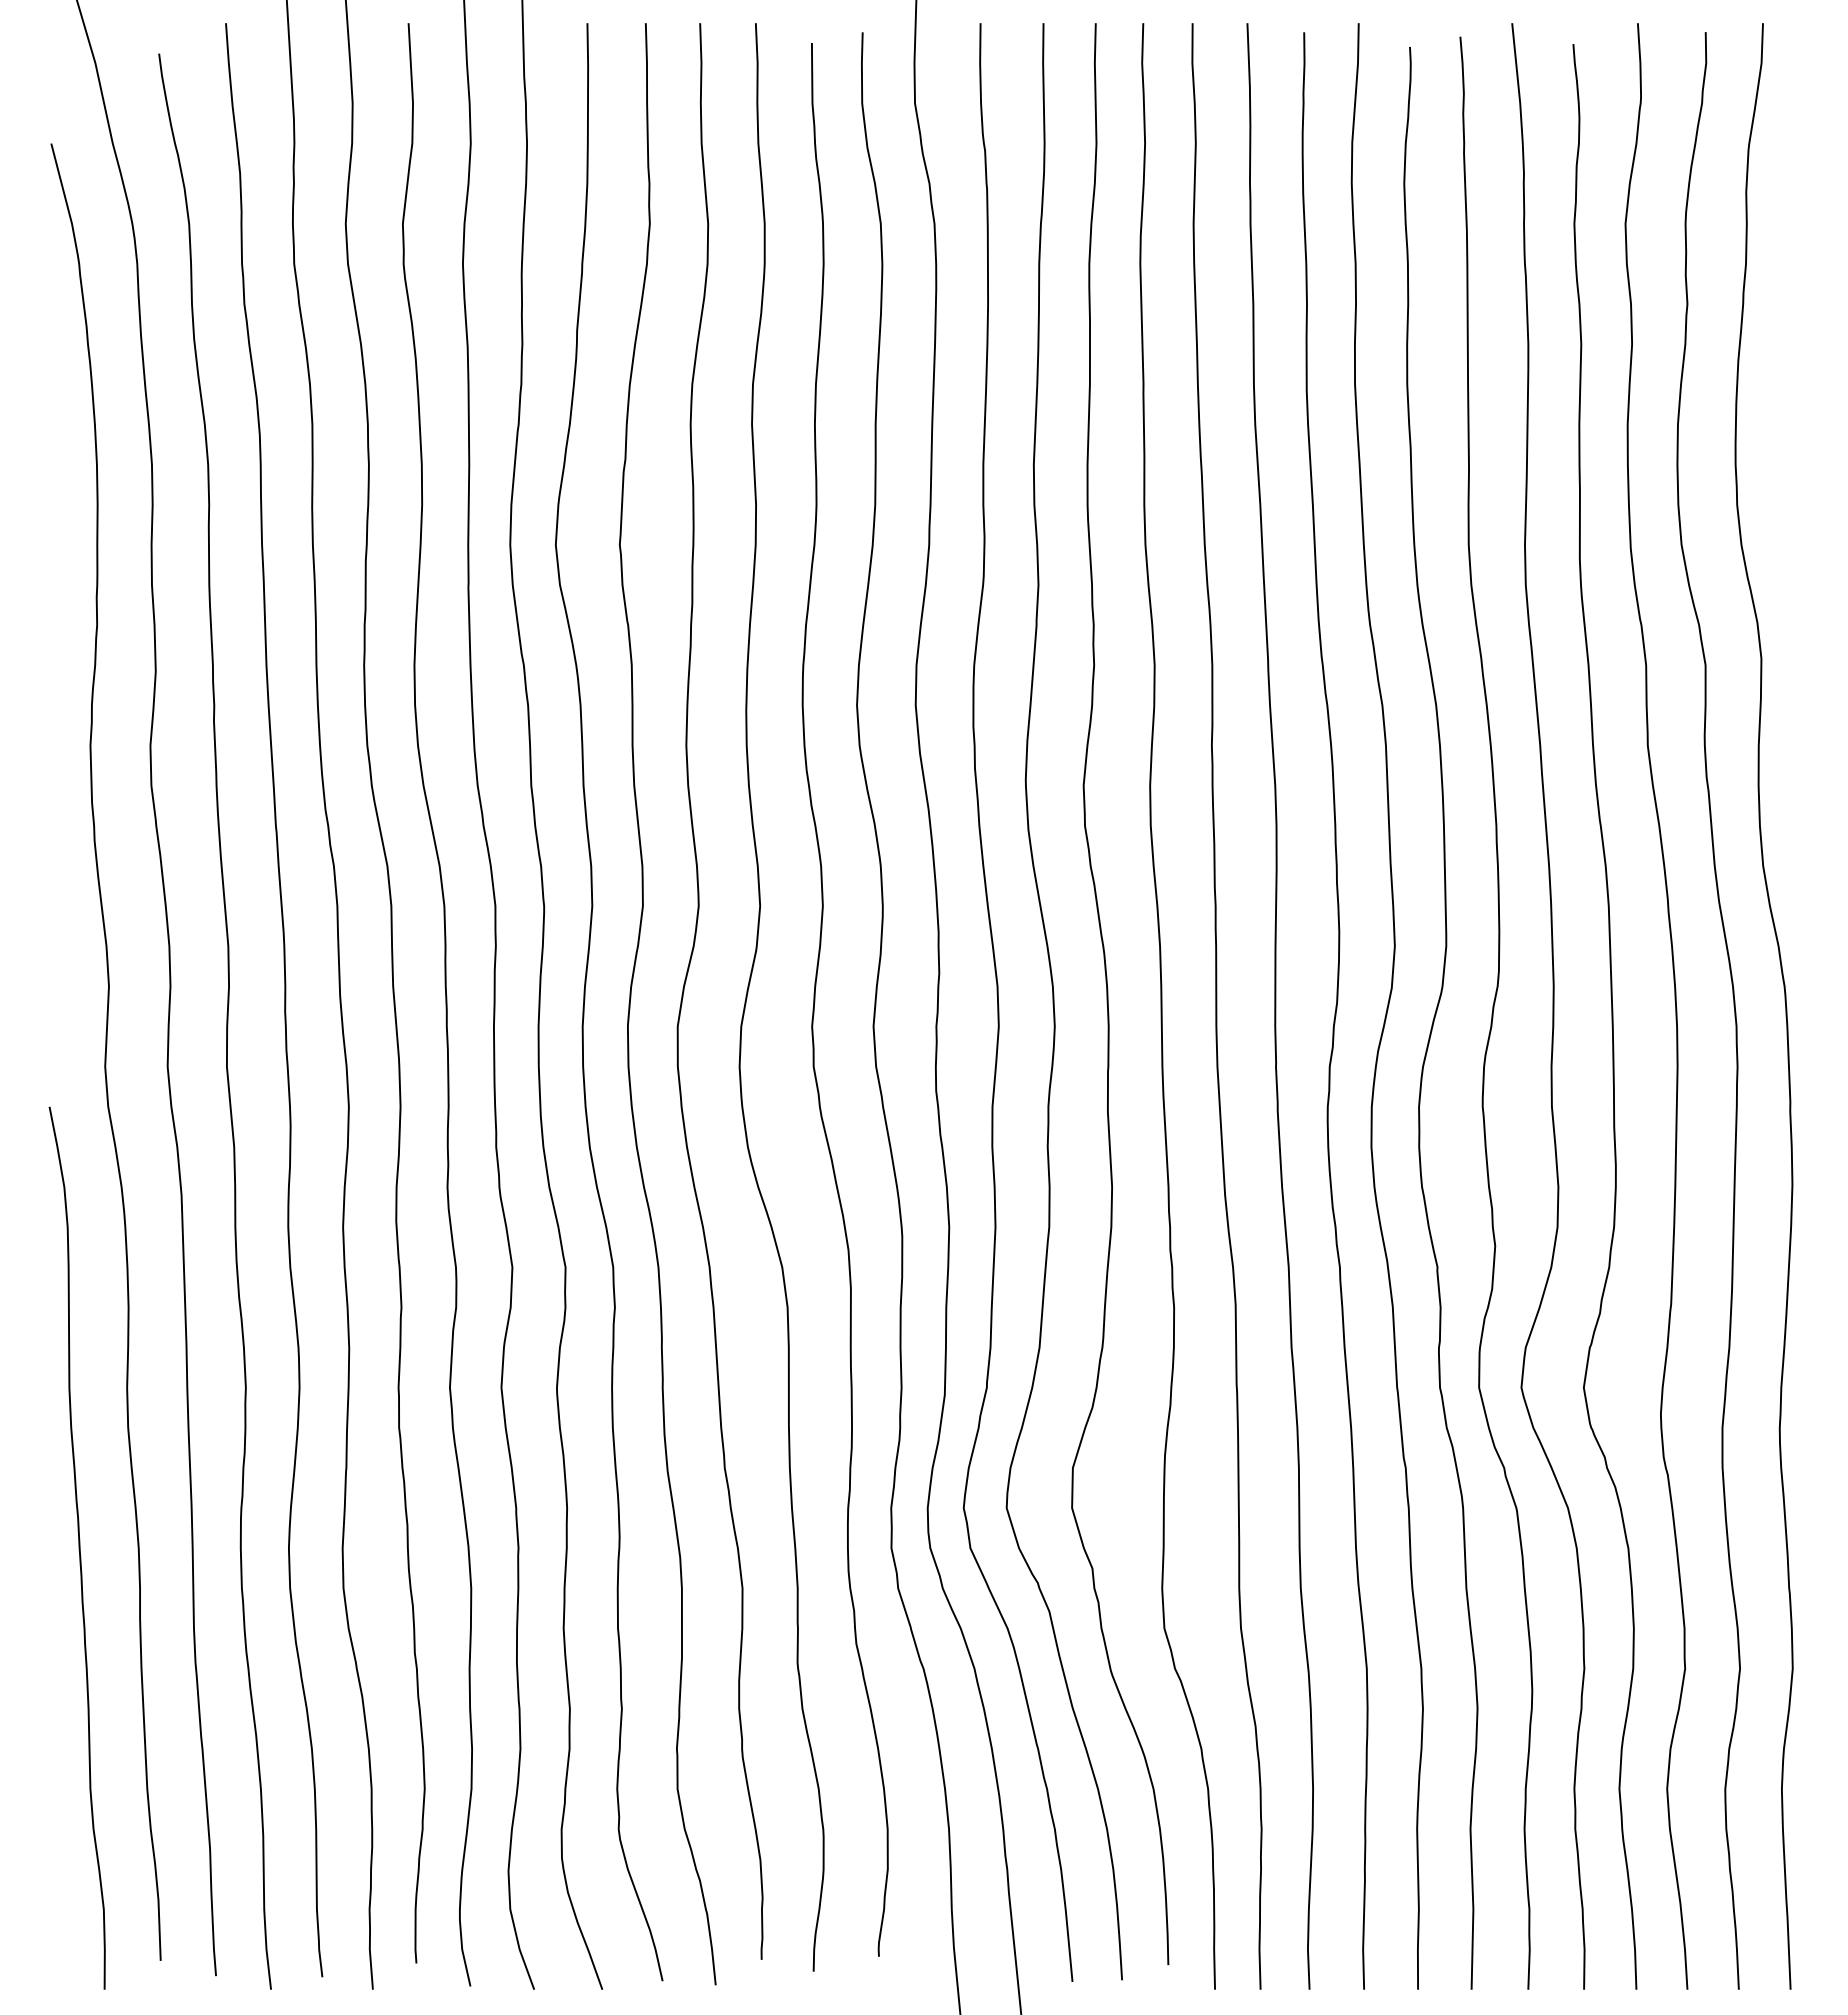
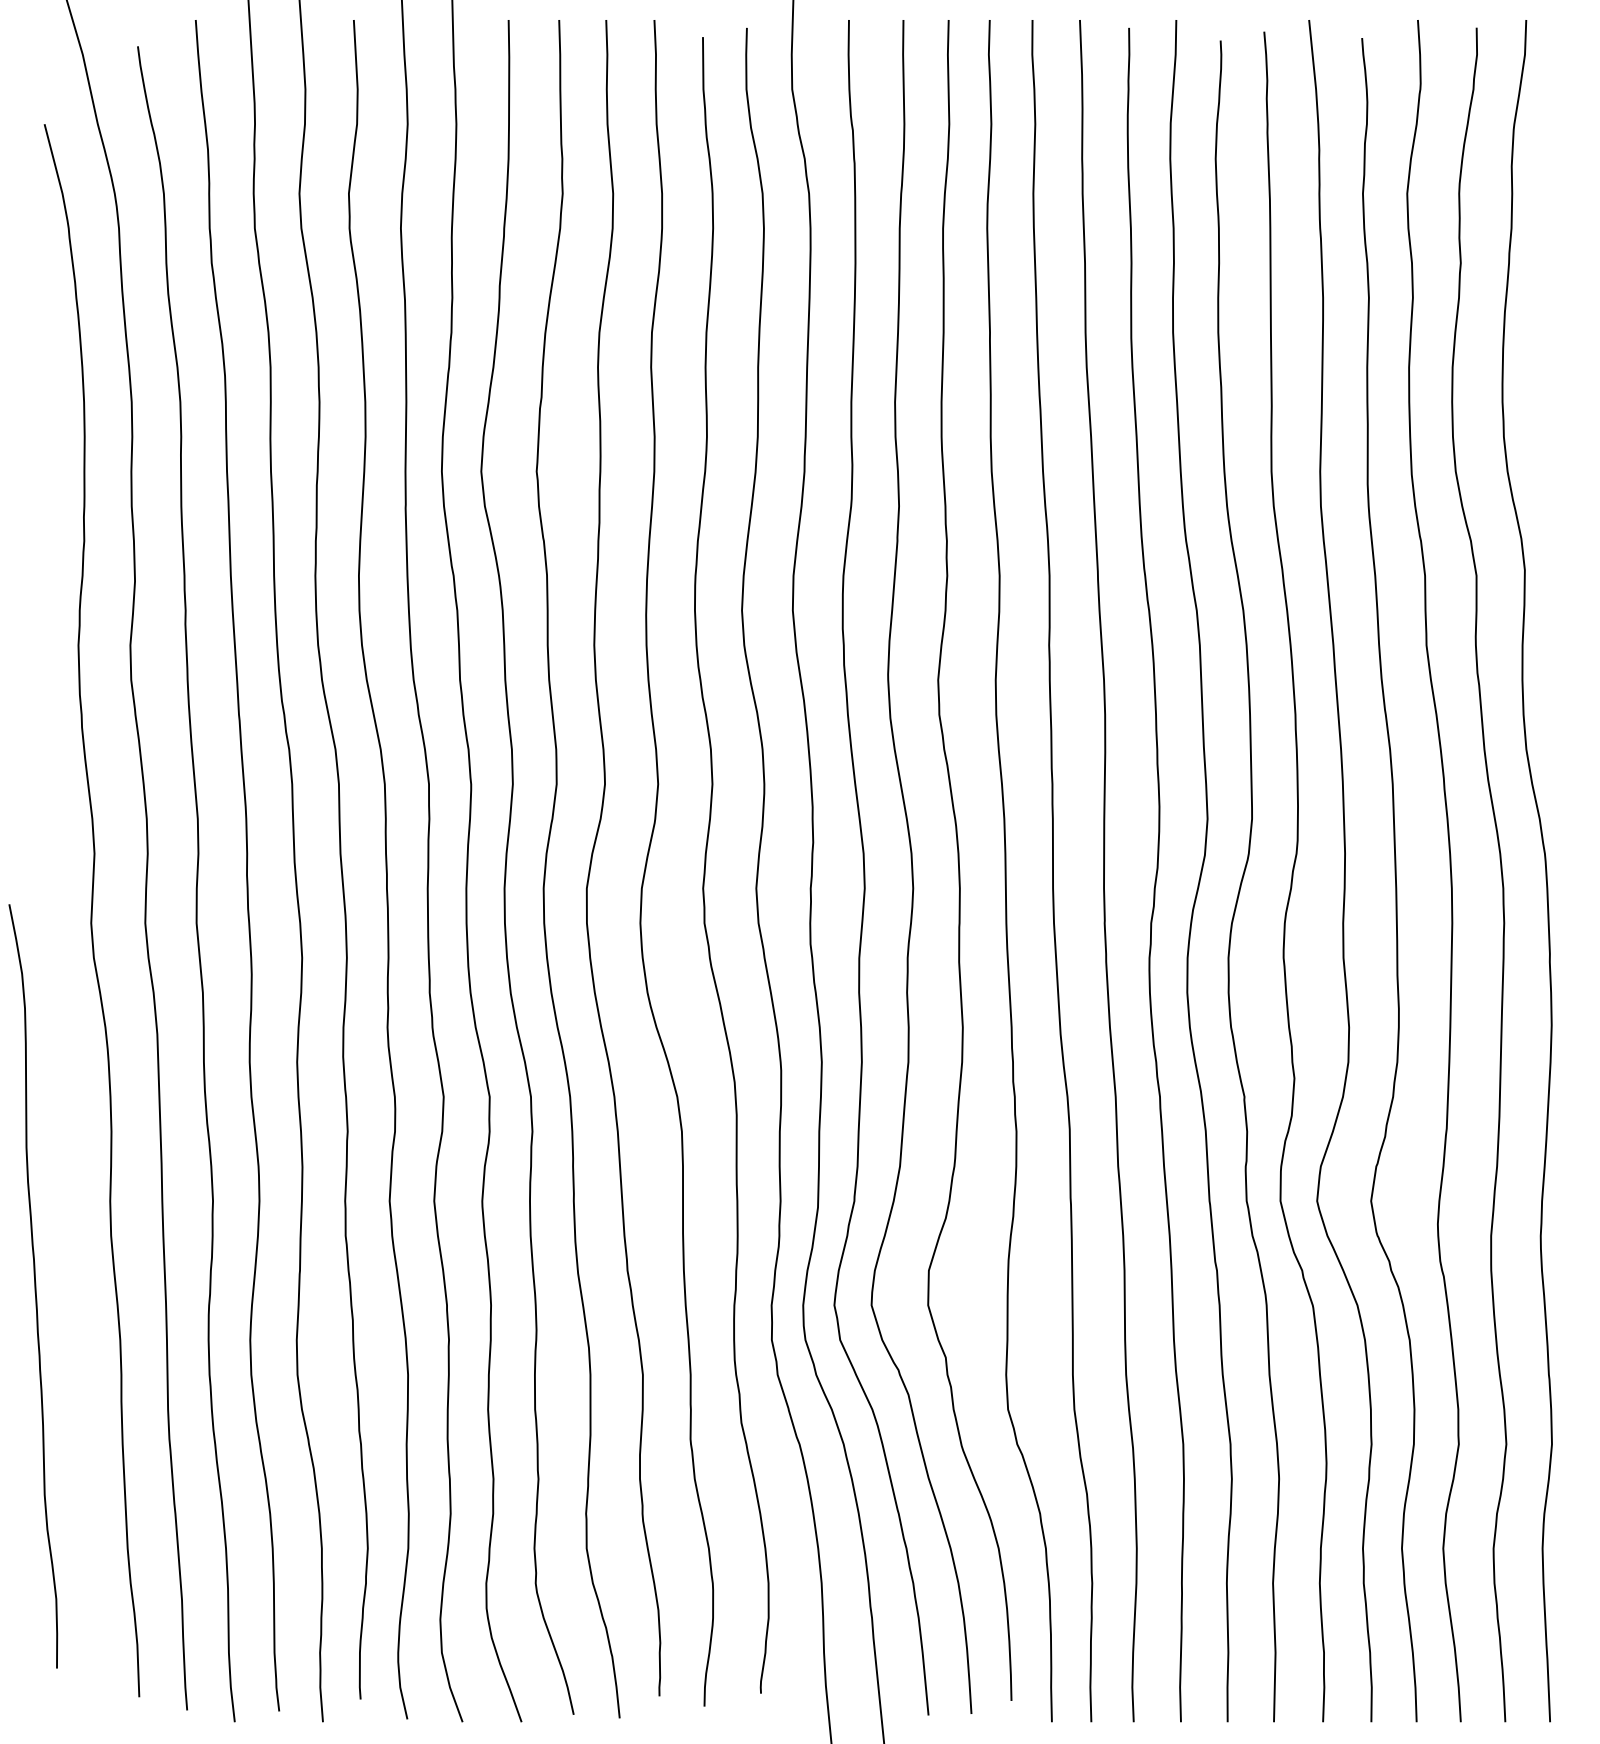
curve: (78, 1547) -> (34, 1285), moved

